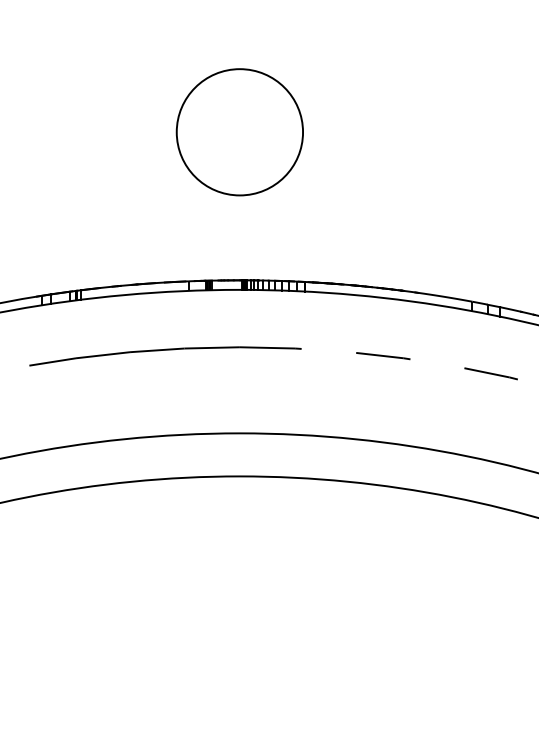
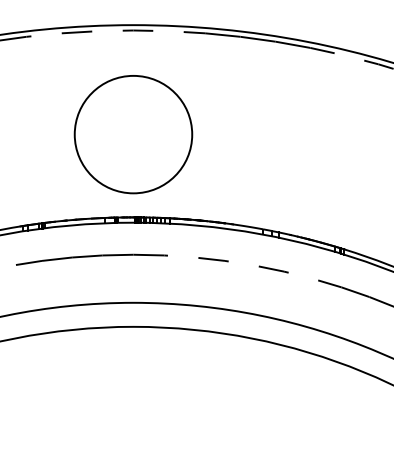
circle: (239, 131) -> (133, 134), size x1.67

